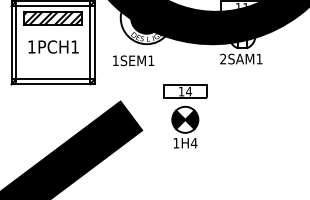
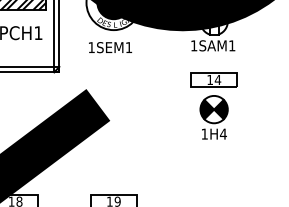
text: (222, 58) -> (193, 45), 2SAM1 -> 1SAM1
text: (133, 60) -> (110, 47), moved
part: (185, 116) -> (214, 106), moved

